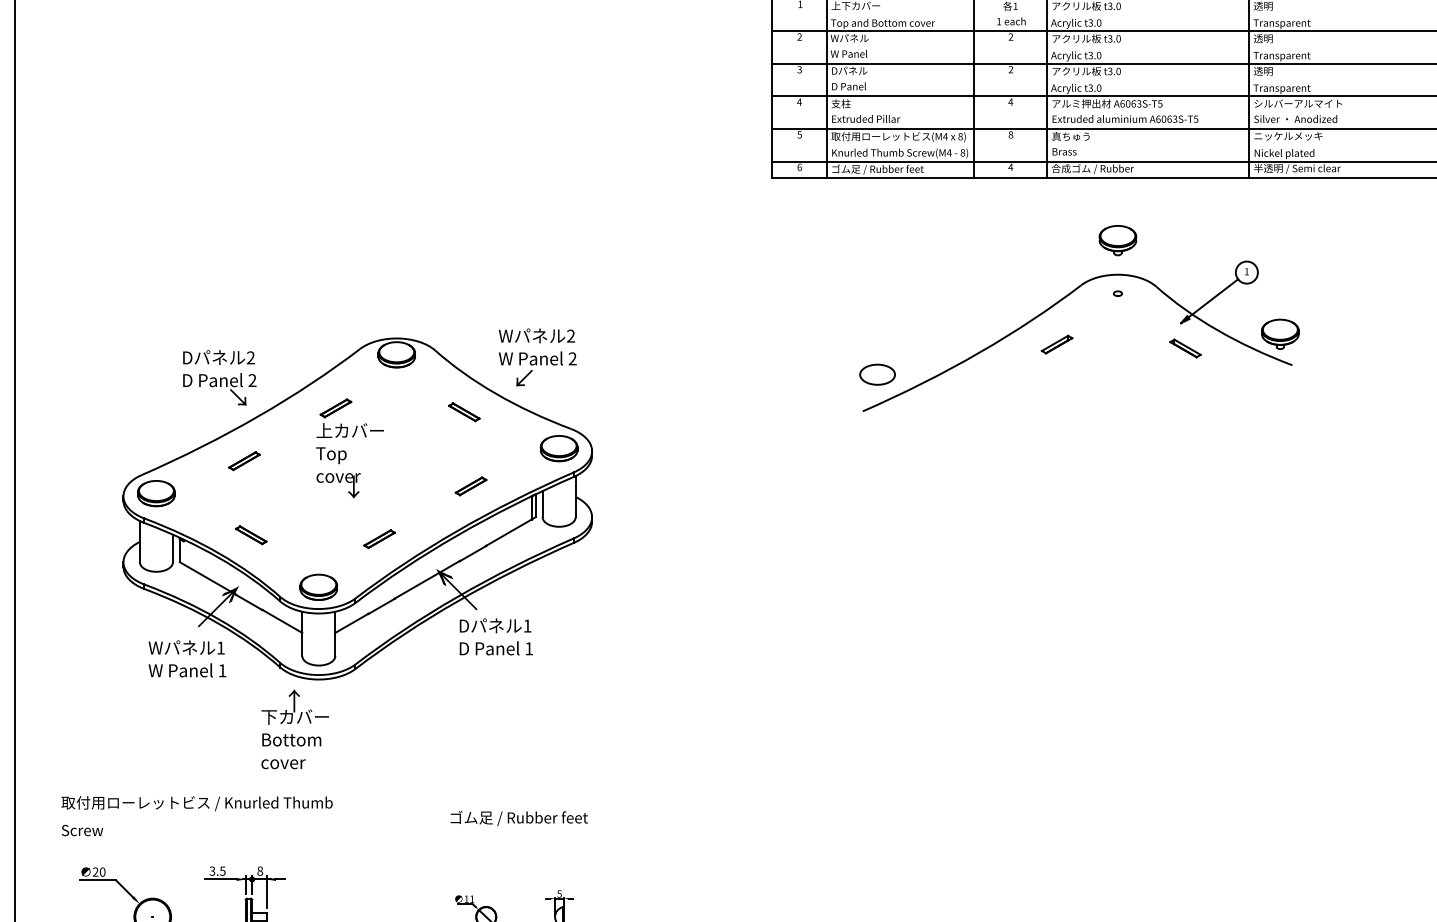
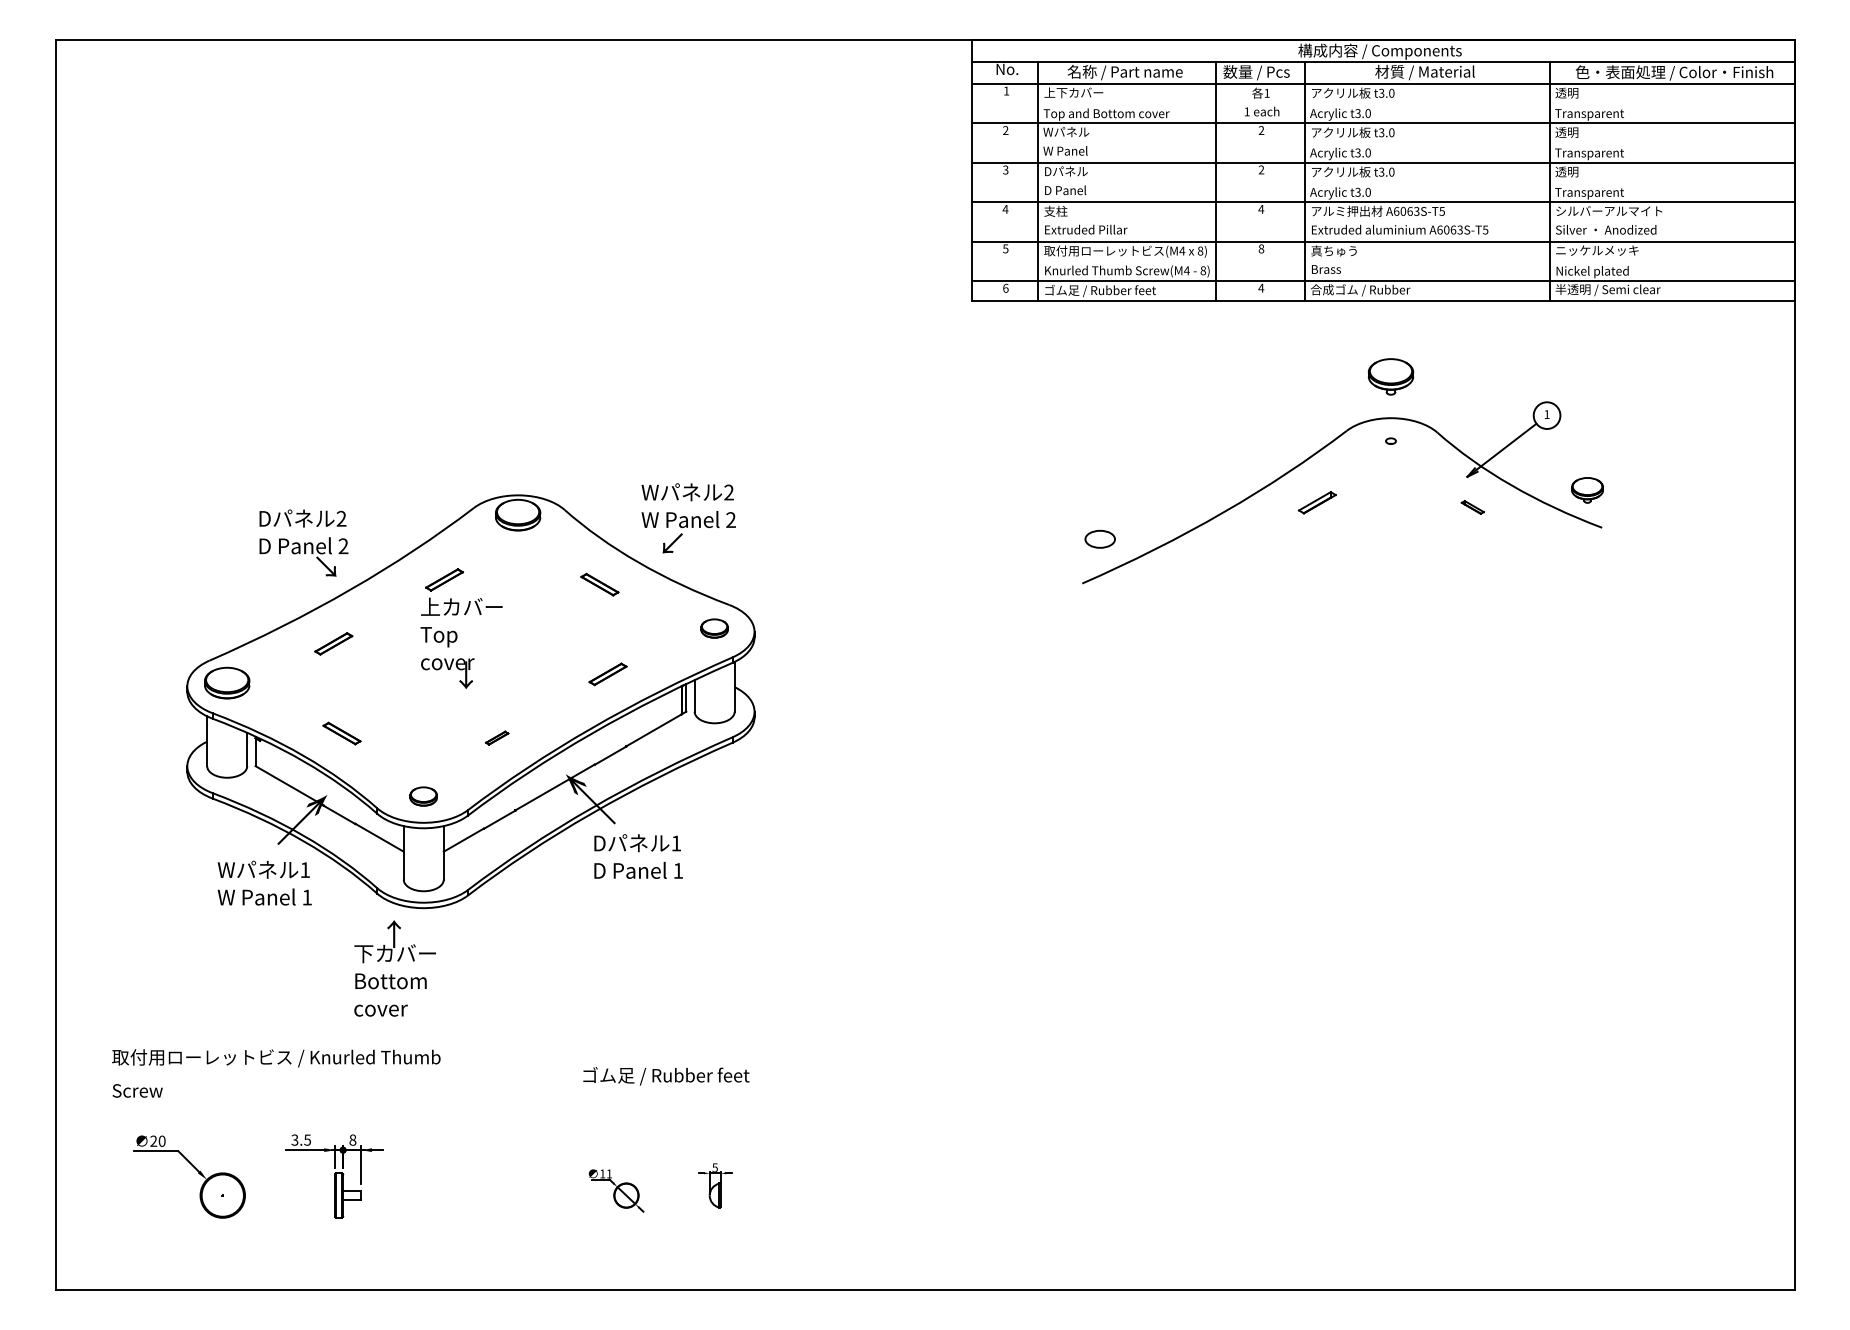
part: (1280, 334) -> (1587, 490), size x0.7
part: (1185, 348) -> (1472, 507), size x0.6
part: (877, 374) -> (1100, 539), size x0.7
part: (559, 448) -> (714, 628), size x0.6
part: (378, 538) -> (496, 737), size x0.6
part: (318, 587) -> (423, 796), size x0.6

